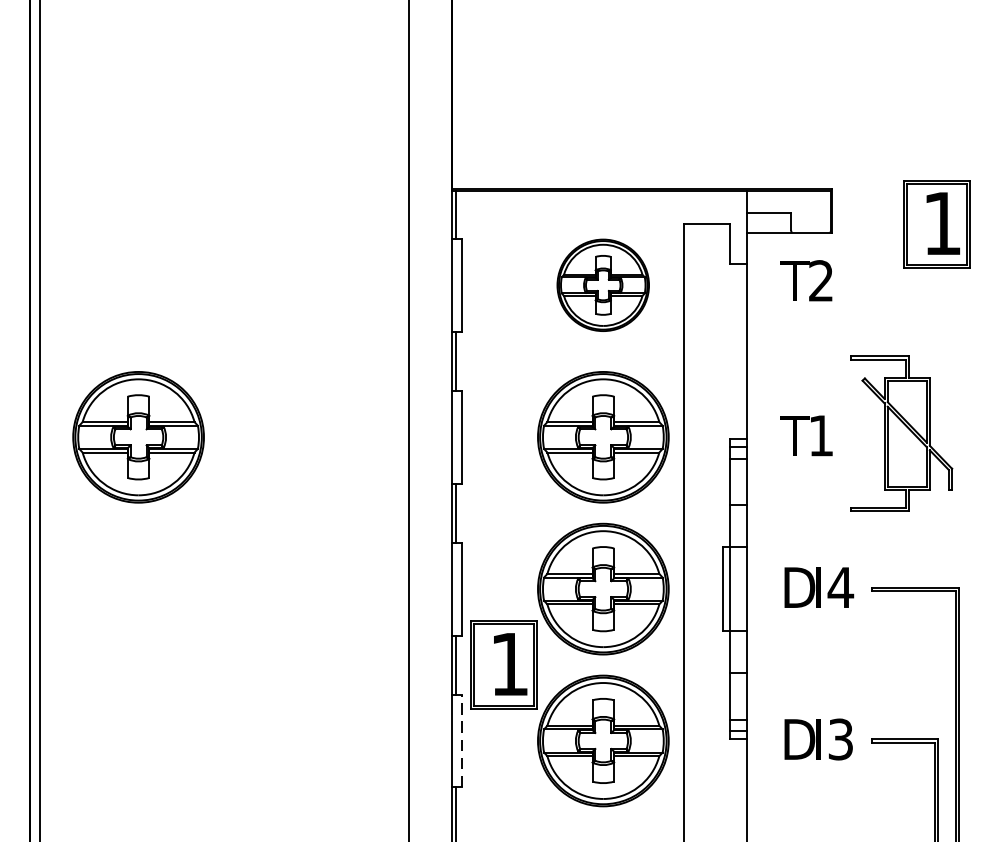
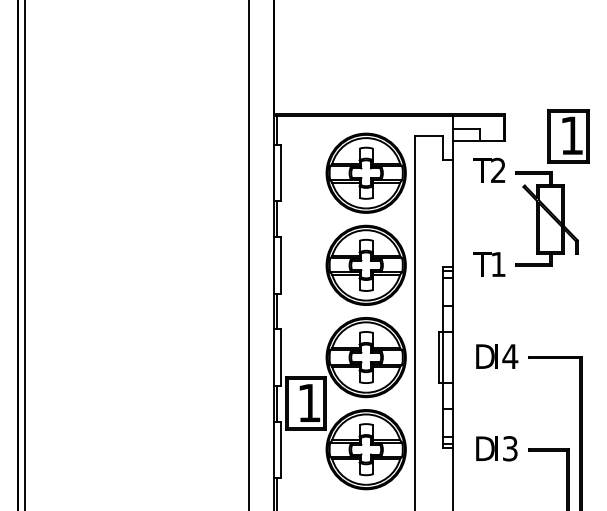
part: (602, 284) -> (365, 172), size x1.43
part: (900, 432) -> (546, 218), moved
part: (137, 435) -> (83, 264), removed
line: (462, 740) -> (280, 449), dashed -> solid

